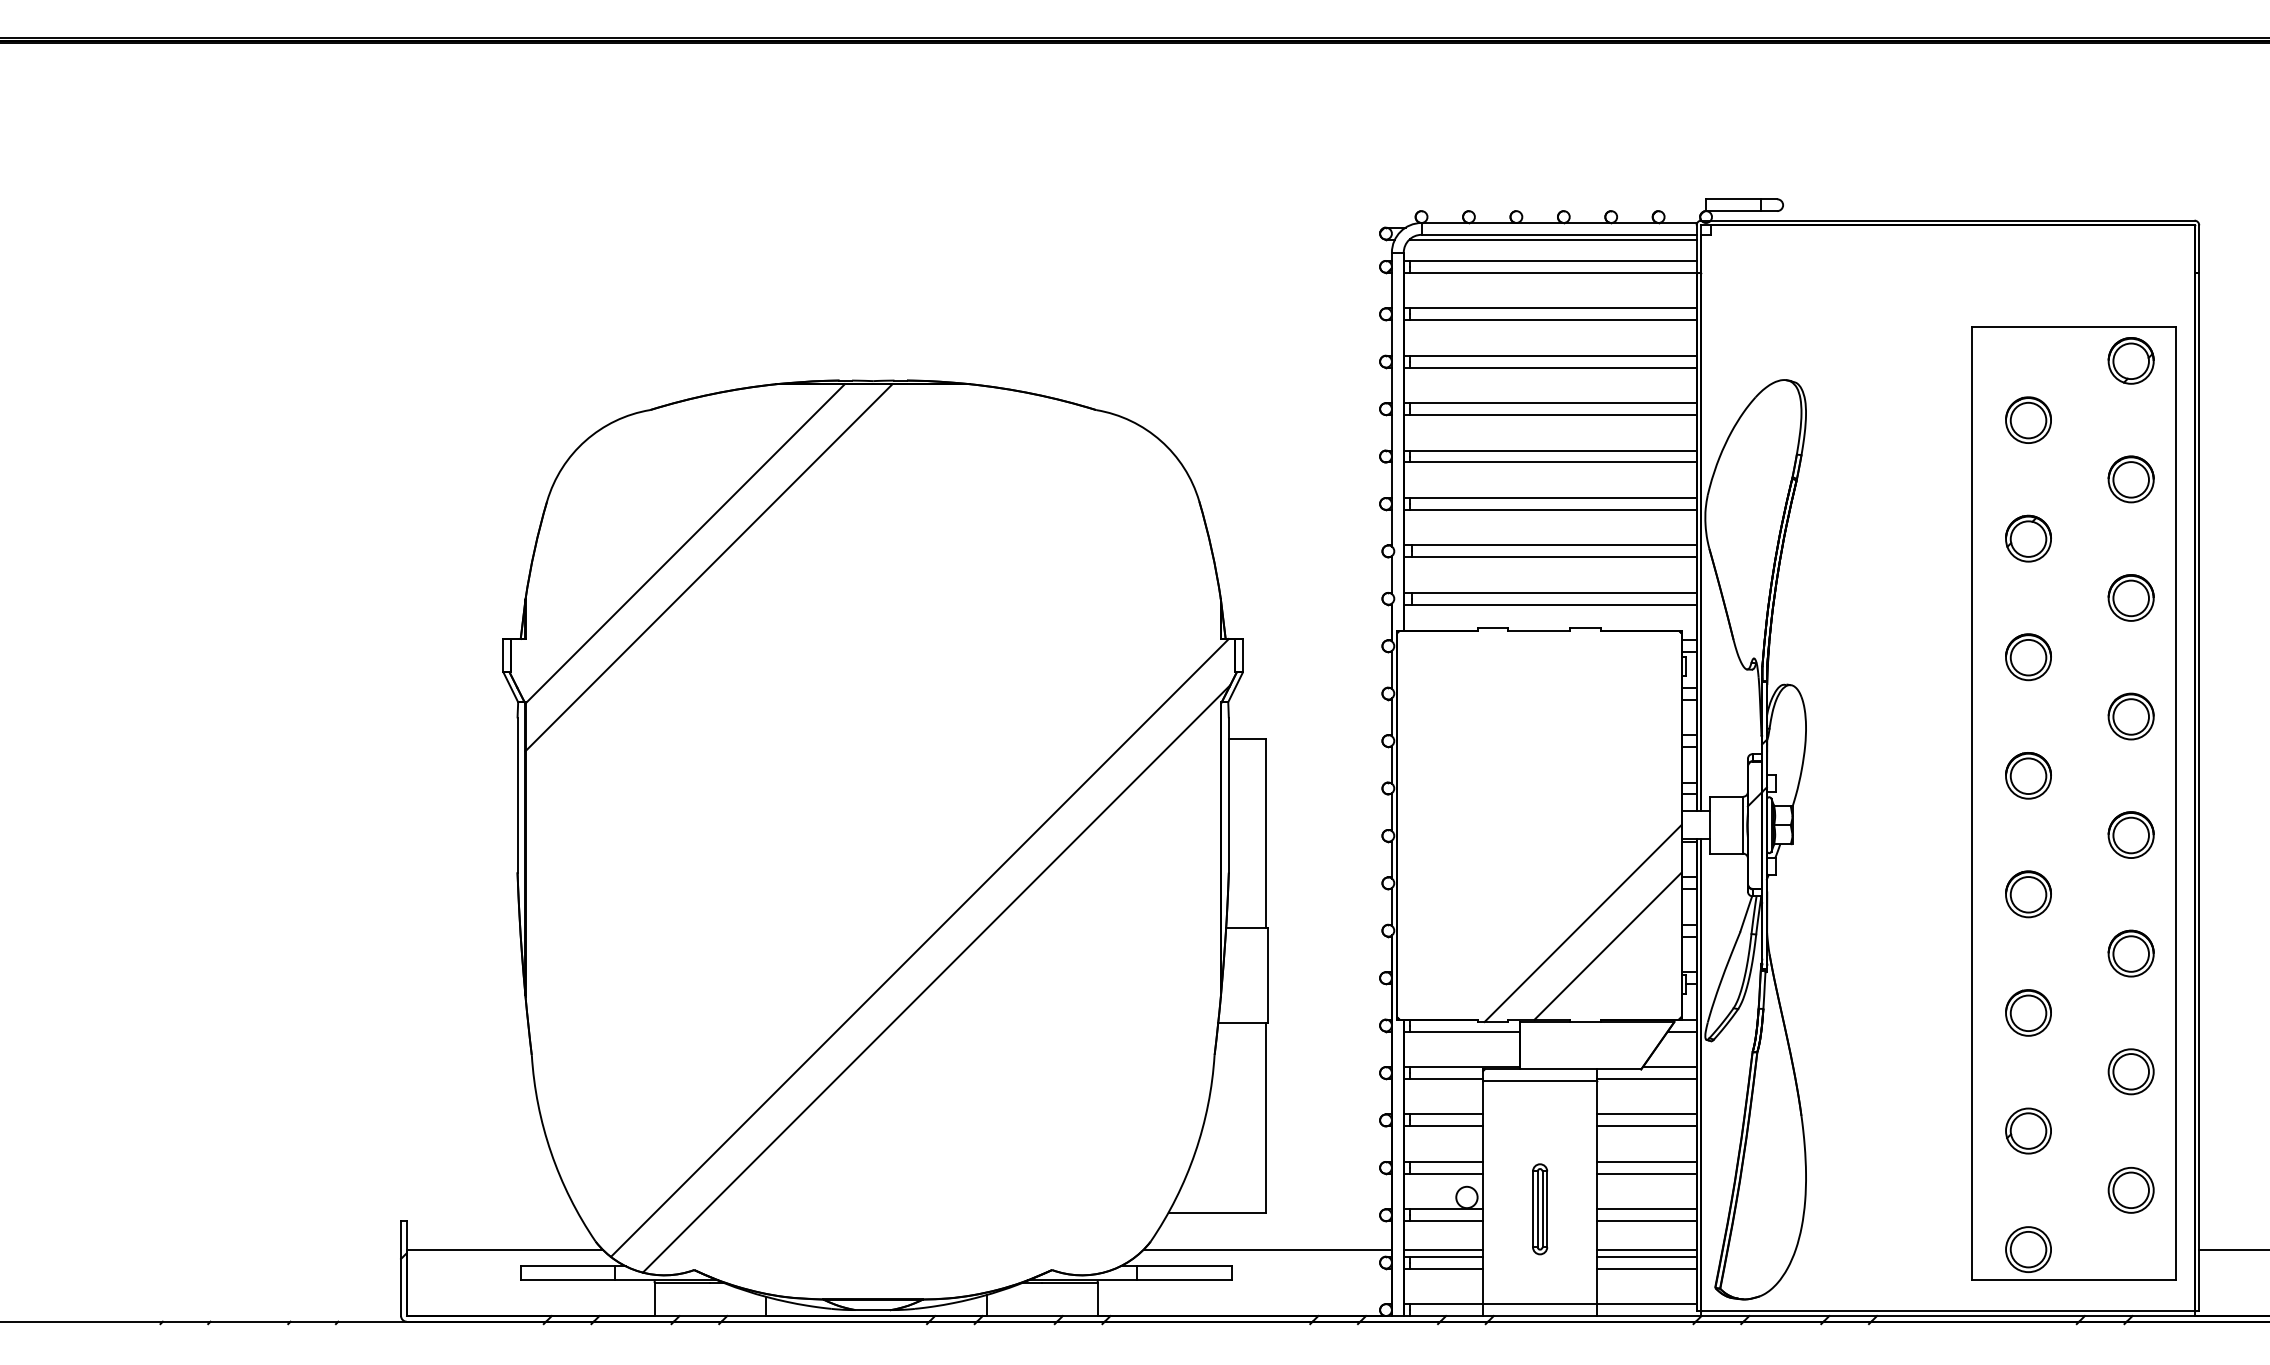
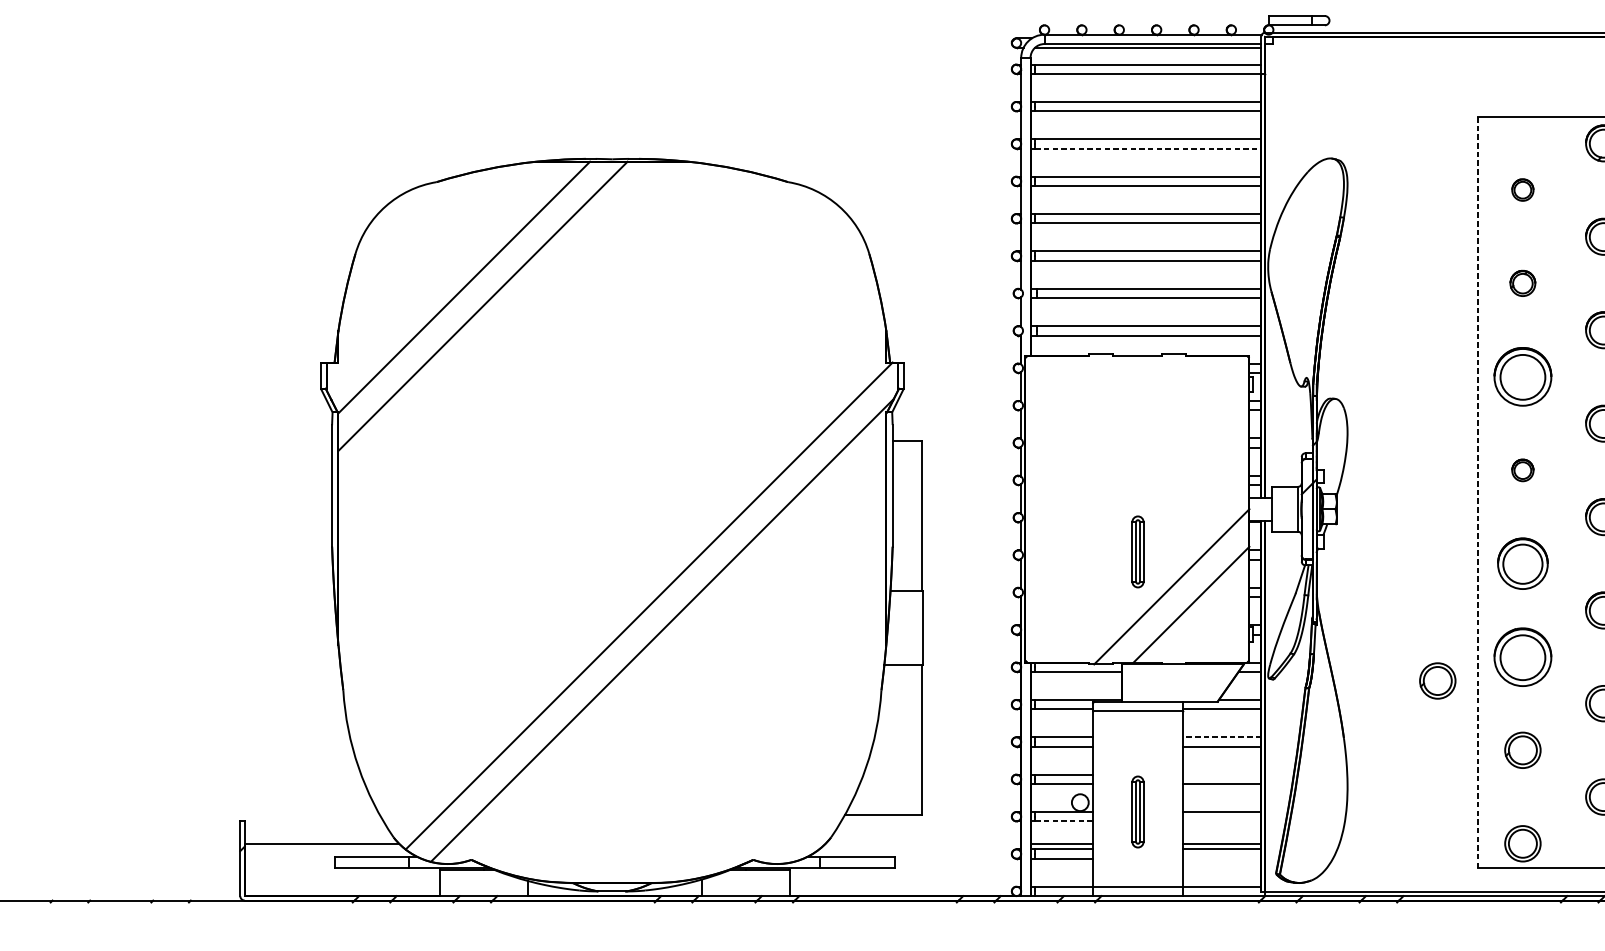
line: (1553, 367) -> (1148, 148), solid -> dashed
part: (2028, 419) -> (1522, 189), size x0.6
part: (2028, 538) -> (1522, 283), size x0.7
part: (2028, 657) -> (1522, 377), size x1.6
part: (2028, 775) -> (1522, 470), size x0.6
line: (1971, 803) -> (1477, 492), solid -> dashed
part: (1540, 879) -> (1138, 552), added
part: (2028, 894) -> (1522, 563), size x1.4
part: (2028, 1012) -> (1522, 656), size x1.6
part: (1920, 1042) -> (1437, 680), added
line: (1646, 1114) -> (1221, 737), solid -> dashed
line: (1646, 1161) -> (1221, 774), removed
line: (1446, 1221) -> (1064, 821), solid -> dashed
line: (1646, 1221) -> (1221, 821), removed
line: (1267, 1249) -> (923, 843), removed
line: (1646, 1268) -> (1221, 858), removed

